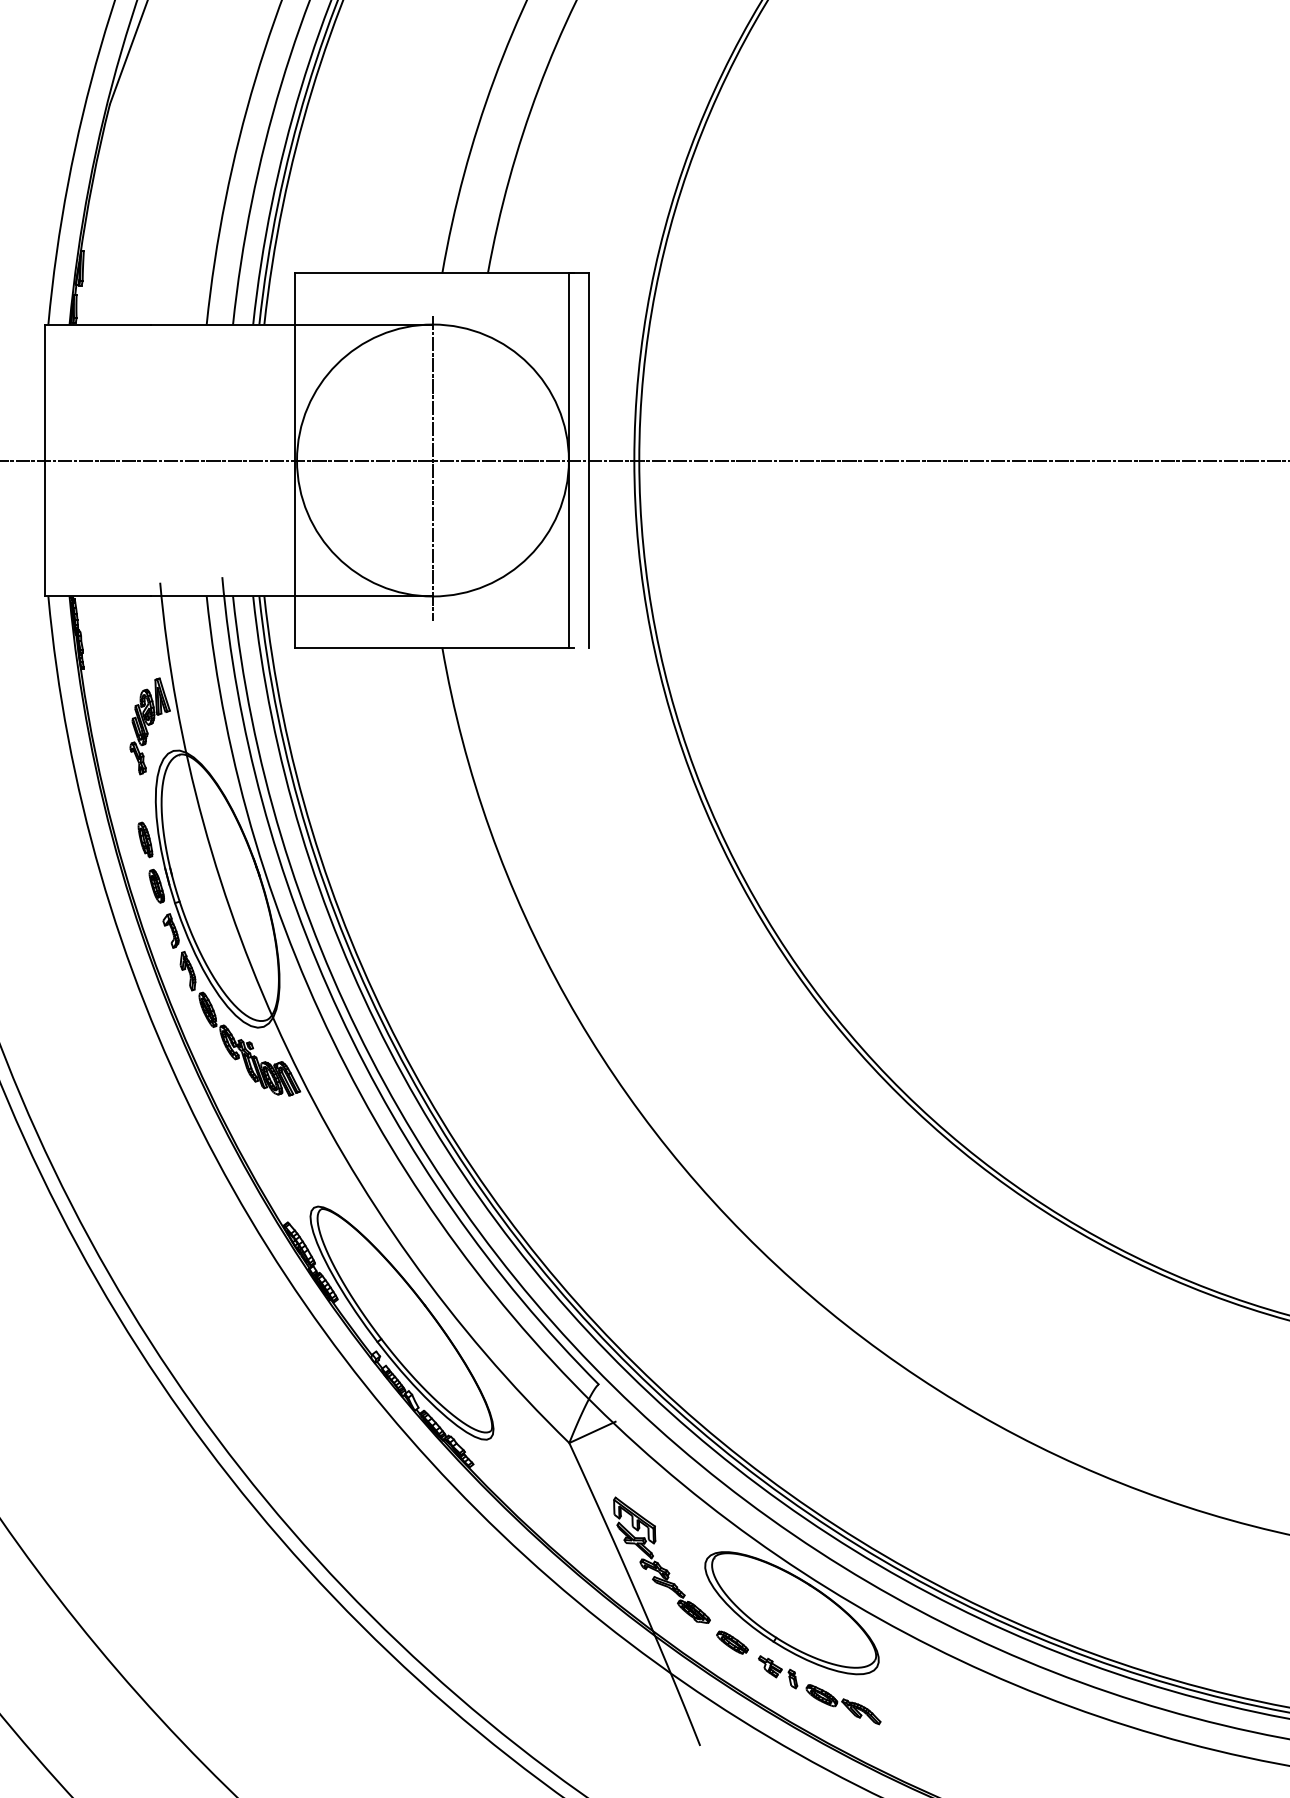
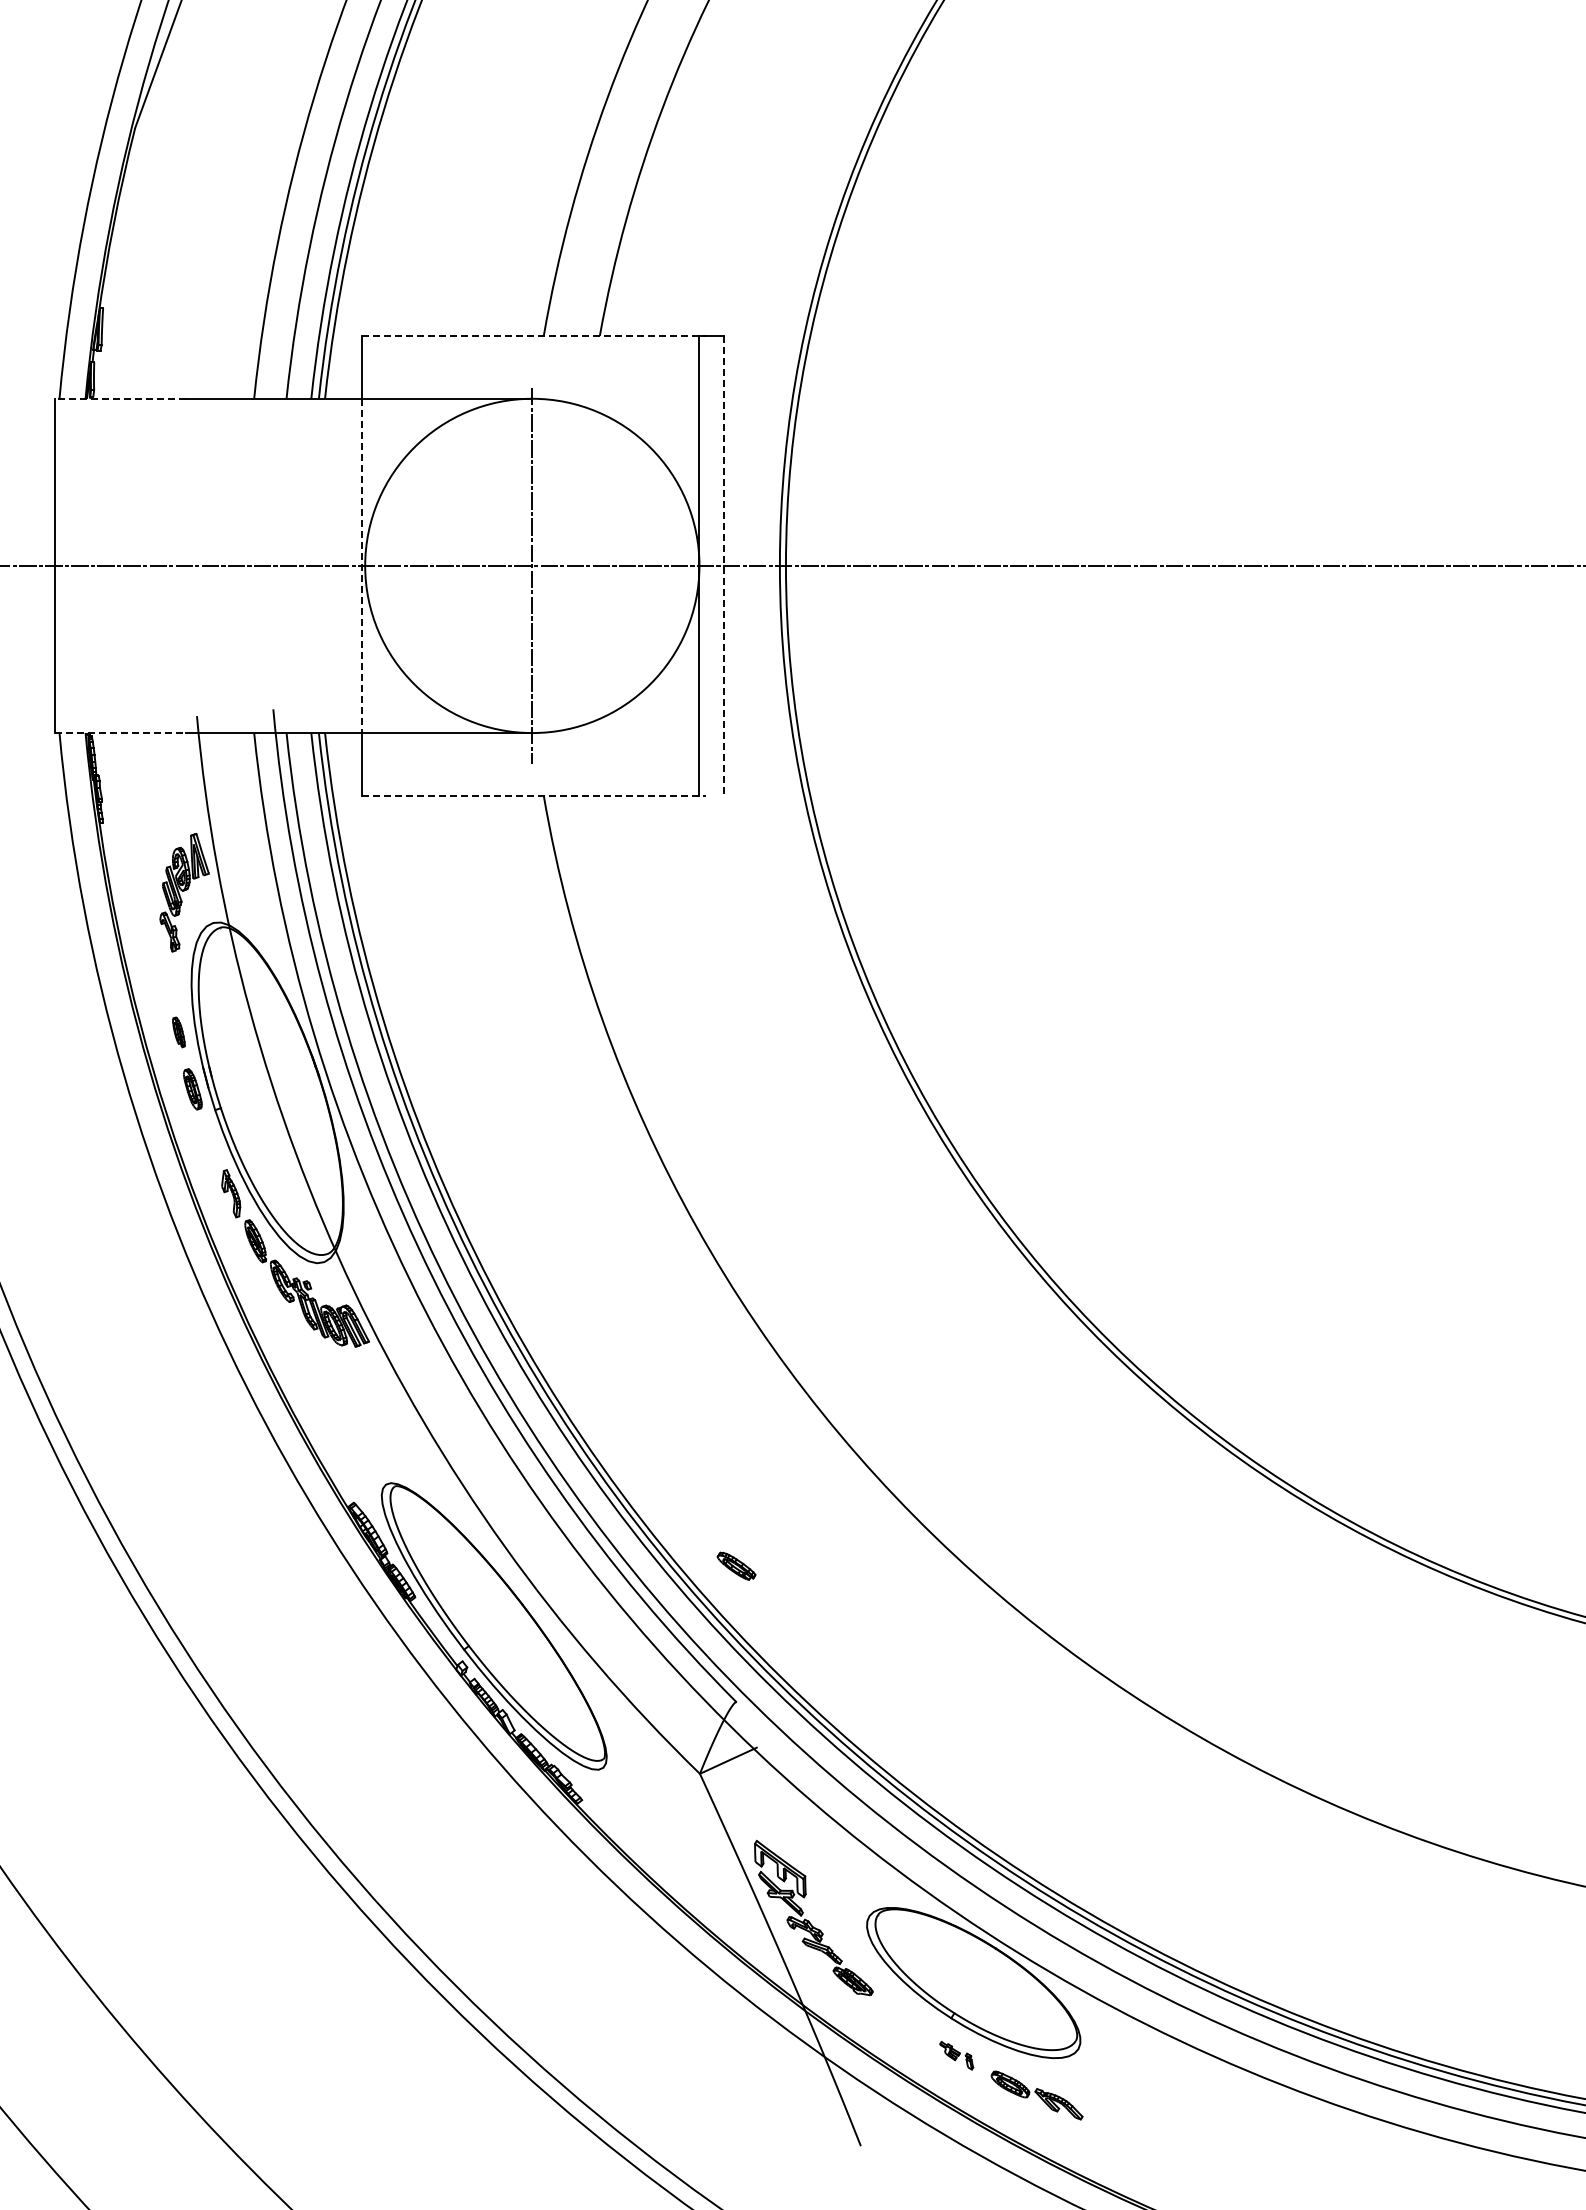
line: (433, 273) -> (533, 335), solid -> dashed
line: (97, 324) -> (120, 398), solid -> dashed
line: (294, 460) -> (362, 566), solid -> dashed
line: (589, 460) -> (724, 565), solid -> dashed
line: (98, 596) -> (121, 733), solid -> dashed
line: (433, 647) -> (533, 795), solid -> dashed
part: (145, 840) -> (178, 1032), size x0.7
part: (171, 931) -> (210, 1144), removed
part: (732, 1642) -> (736, 1565), moved
part: (777, 1672) -> (956, 2055), size x0.7

